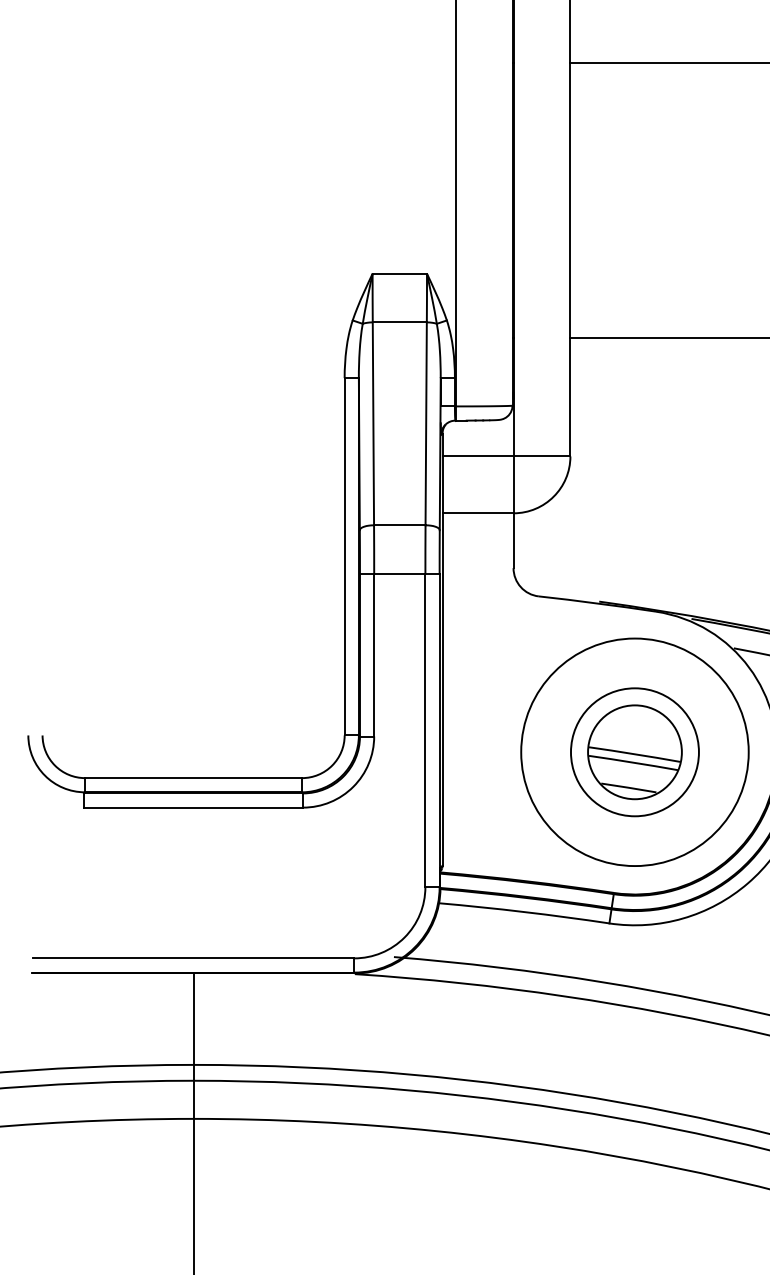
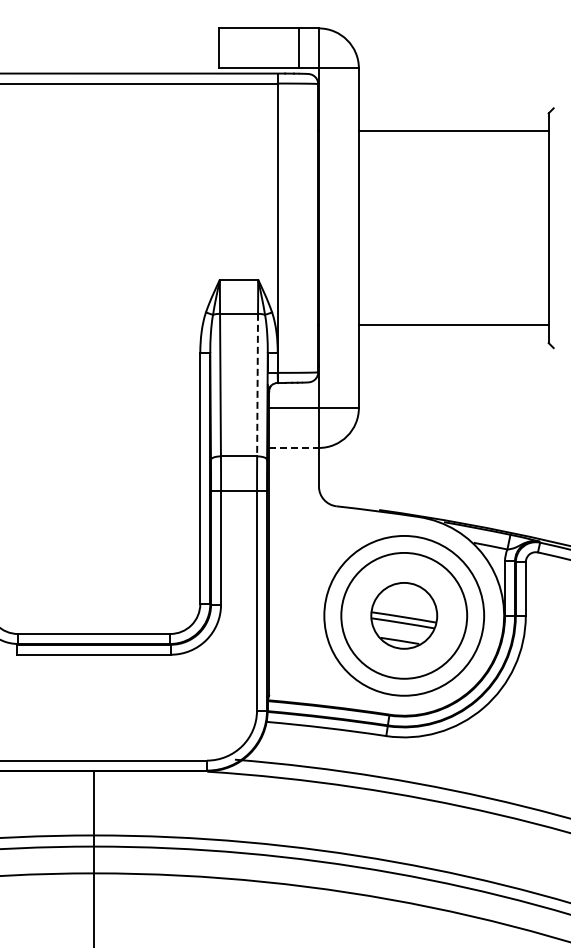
line: (426, 424) -> (257, 385), solid -> dashed
line: (478, 512) -> (294, 447), solid -> dashed
circle: (635, 751) -> (404, 615), size x1.4

